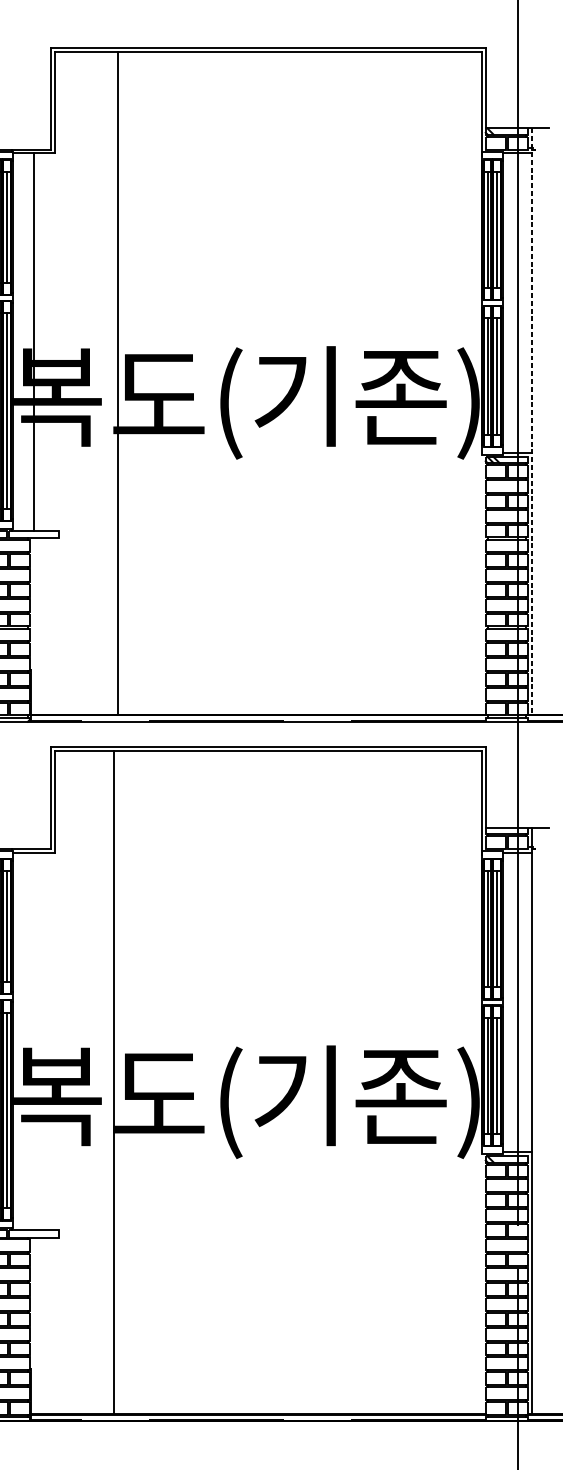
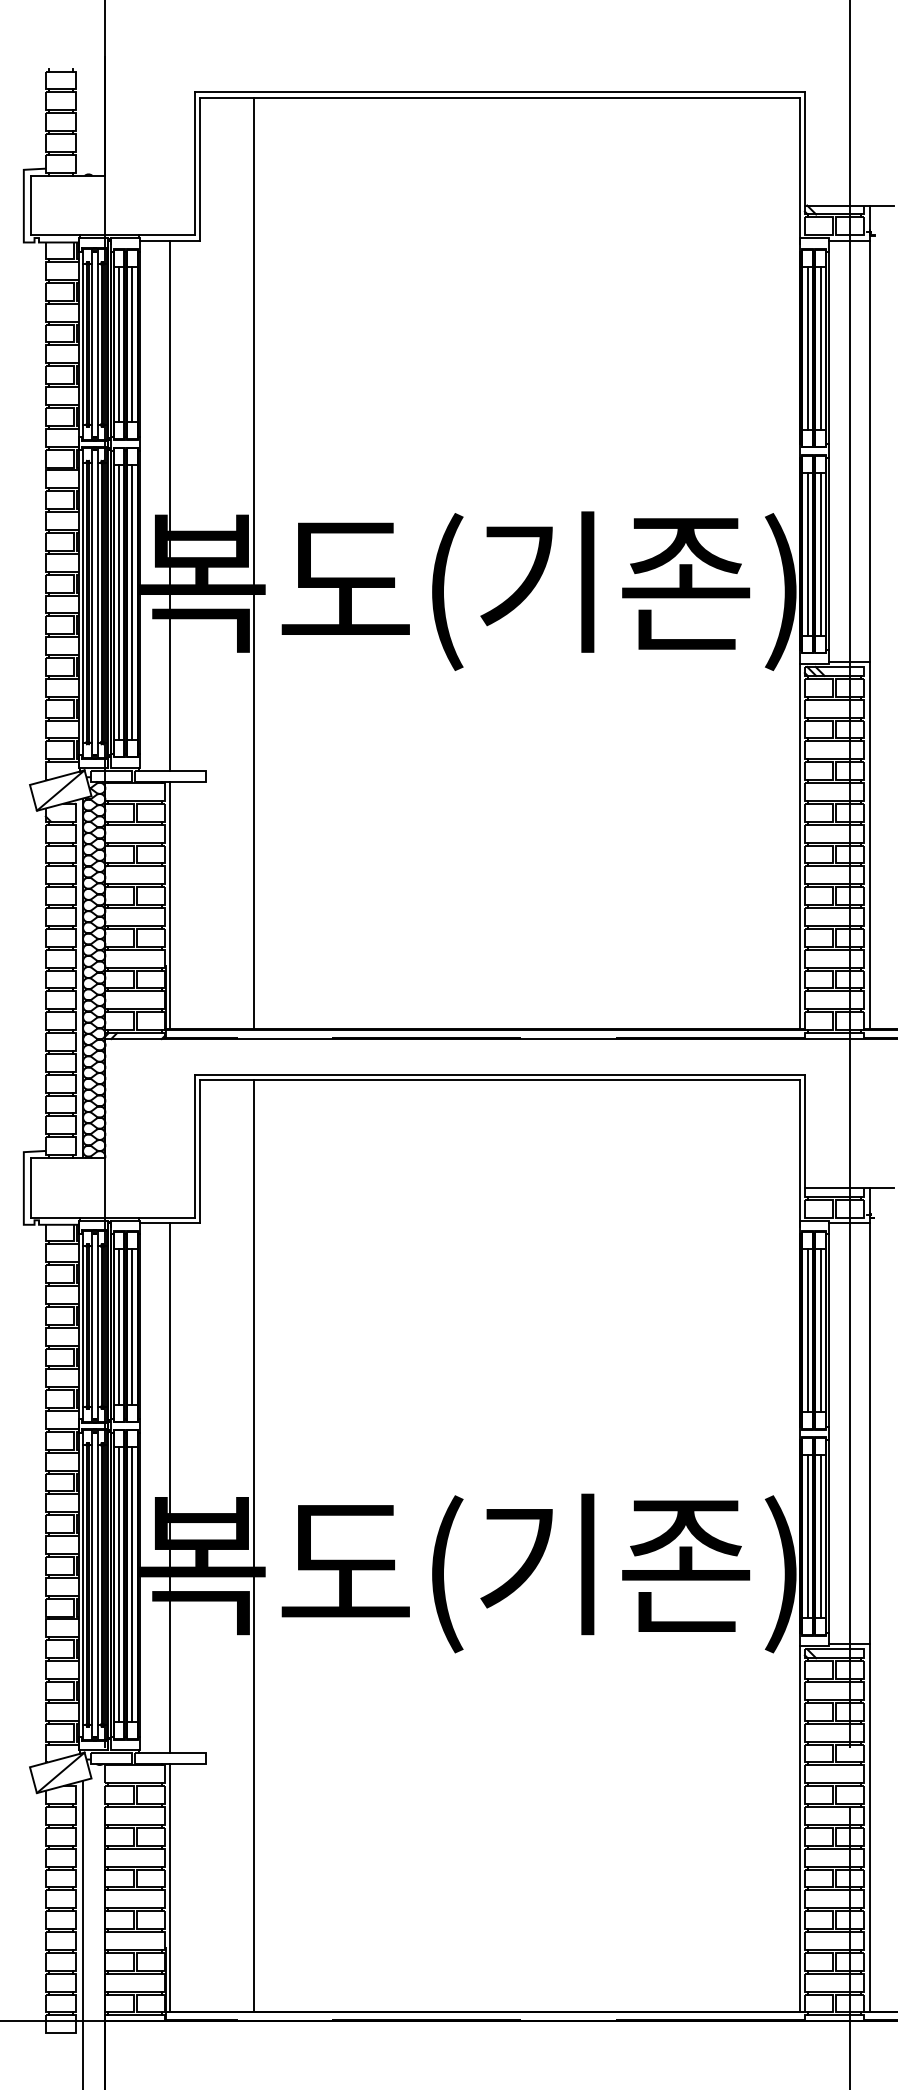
line: (118, 383) -> (254, 563), moved
line: (531, 421) -> (869, 617), dashed -> solid
line: (481, 584) -> (799, 846), added
line: (34, 626) -> (170, 905), added
line: (34, 1041) -> (170, 1488), added
line: (113, 1082) -> (254, 1545), moved
line: (481, 1283) -> (799, 1828), added
line: (34, 1325) -> (170, 1887), added

